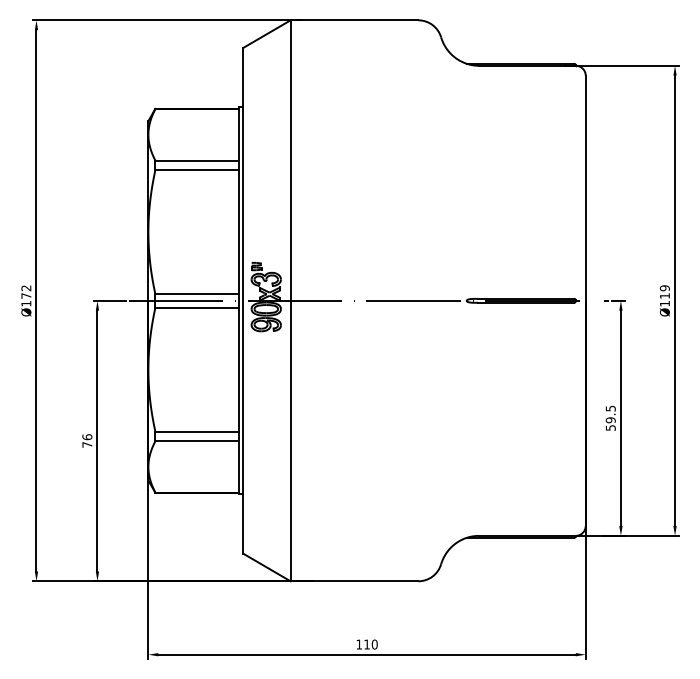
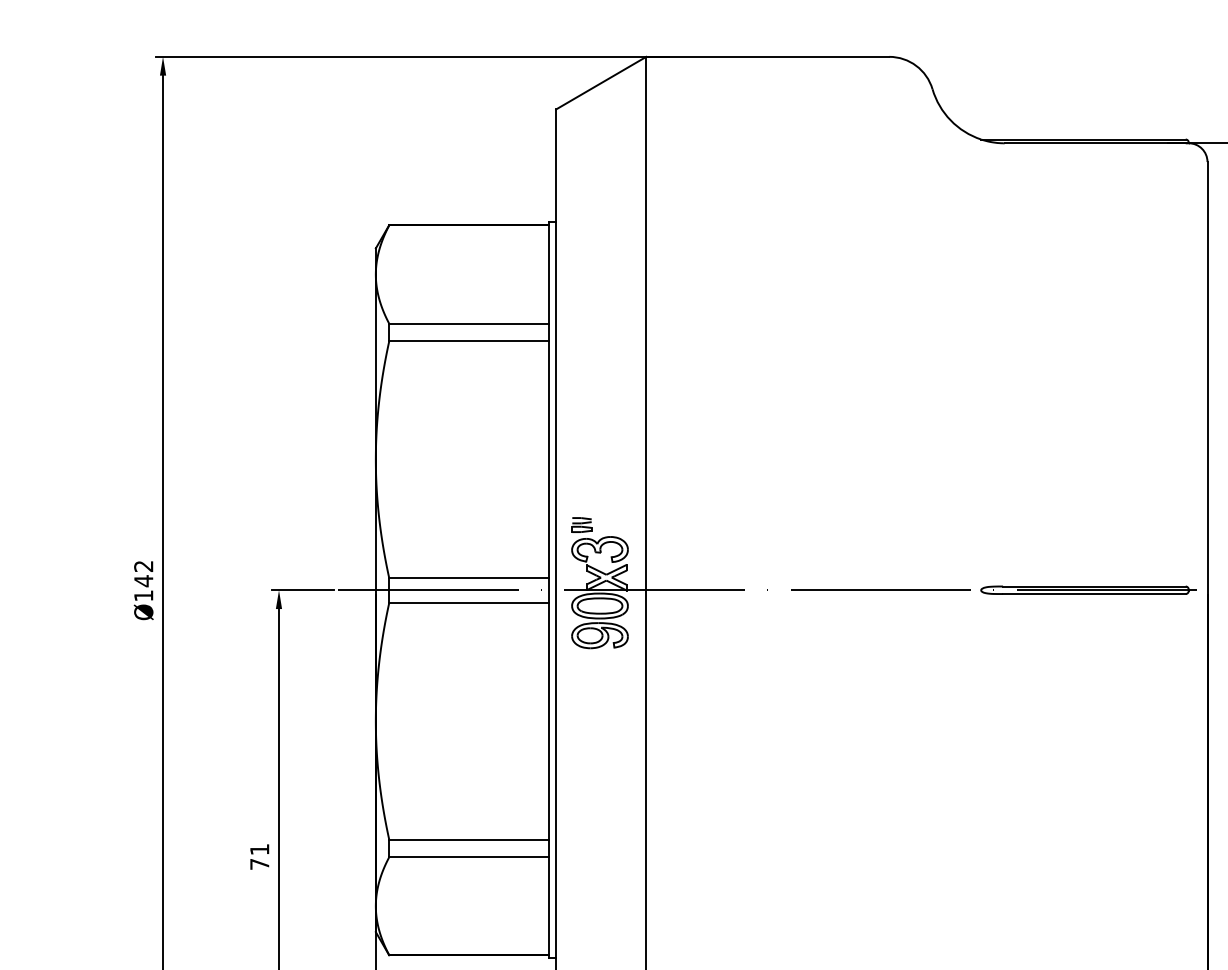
text: (26, 295) -> (144, 580), Ø172 -> Ø142
text: (87, 437) -> (260, 850), 76 -> 71

